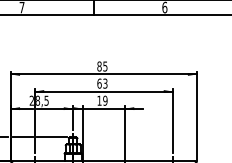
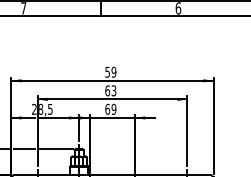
text: (102, 65) -> (110, 71), 85 -> 59
text: (99, 99) -> (107, 108), 19 -> 69

